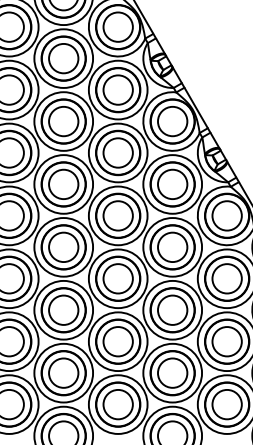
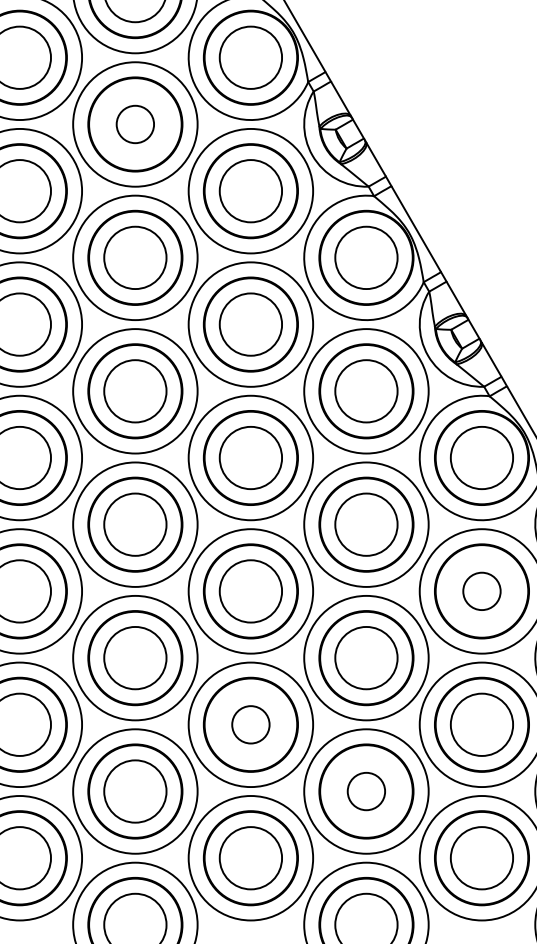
circle: (63, 58) -> (134, 124), size x0.6
circle: (226, 278) -> (480, 590), size x0.6
circle: (117, 341) -> (249, 724), size x0.6
circle: (172, 372) -> (366, 790), size x0.6

